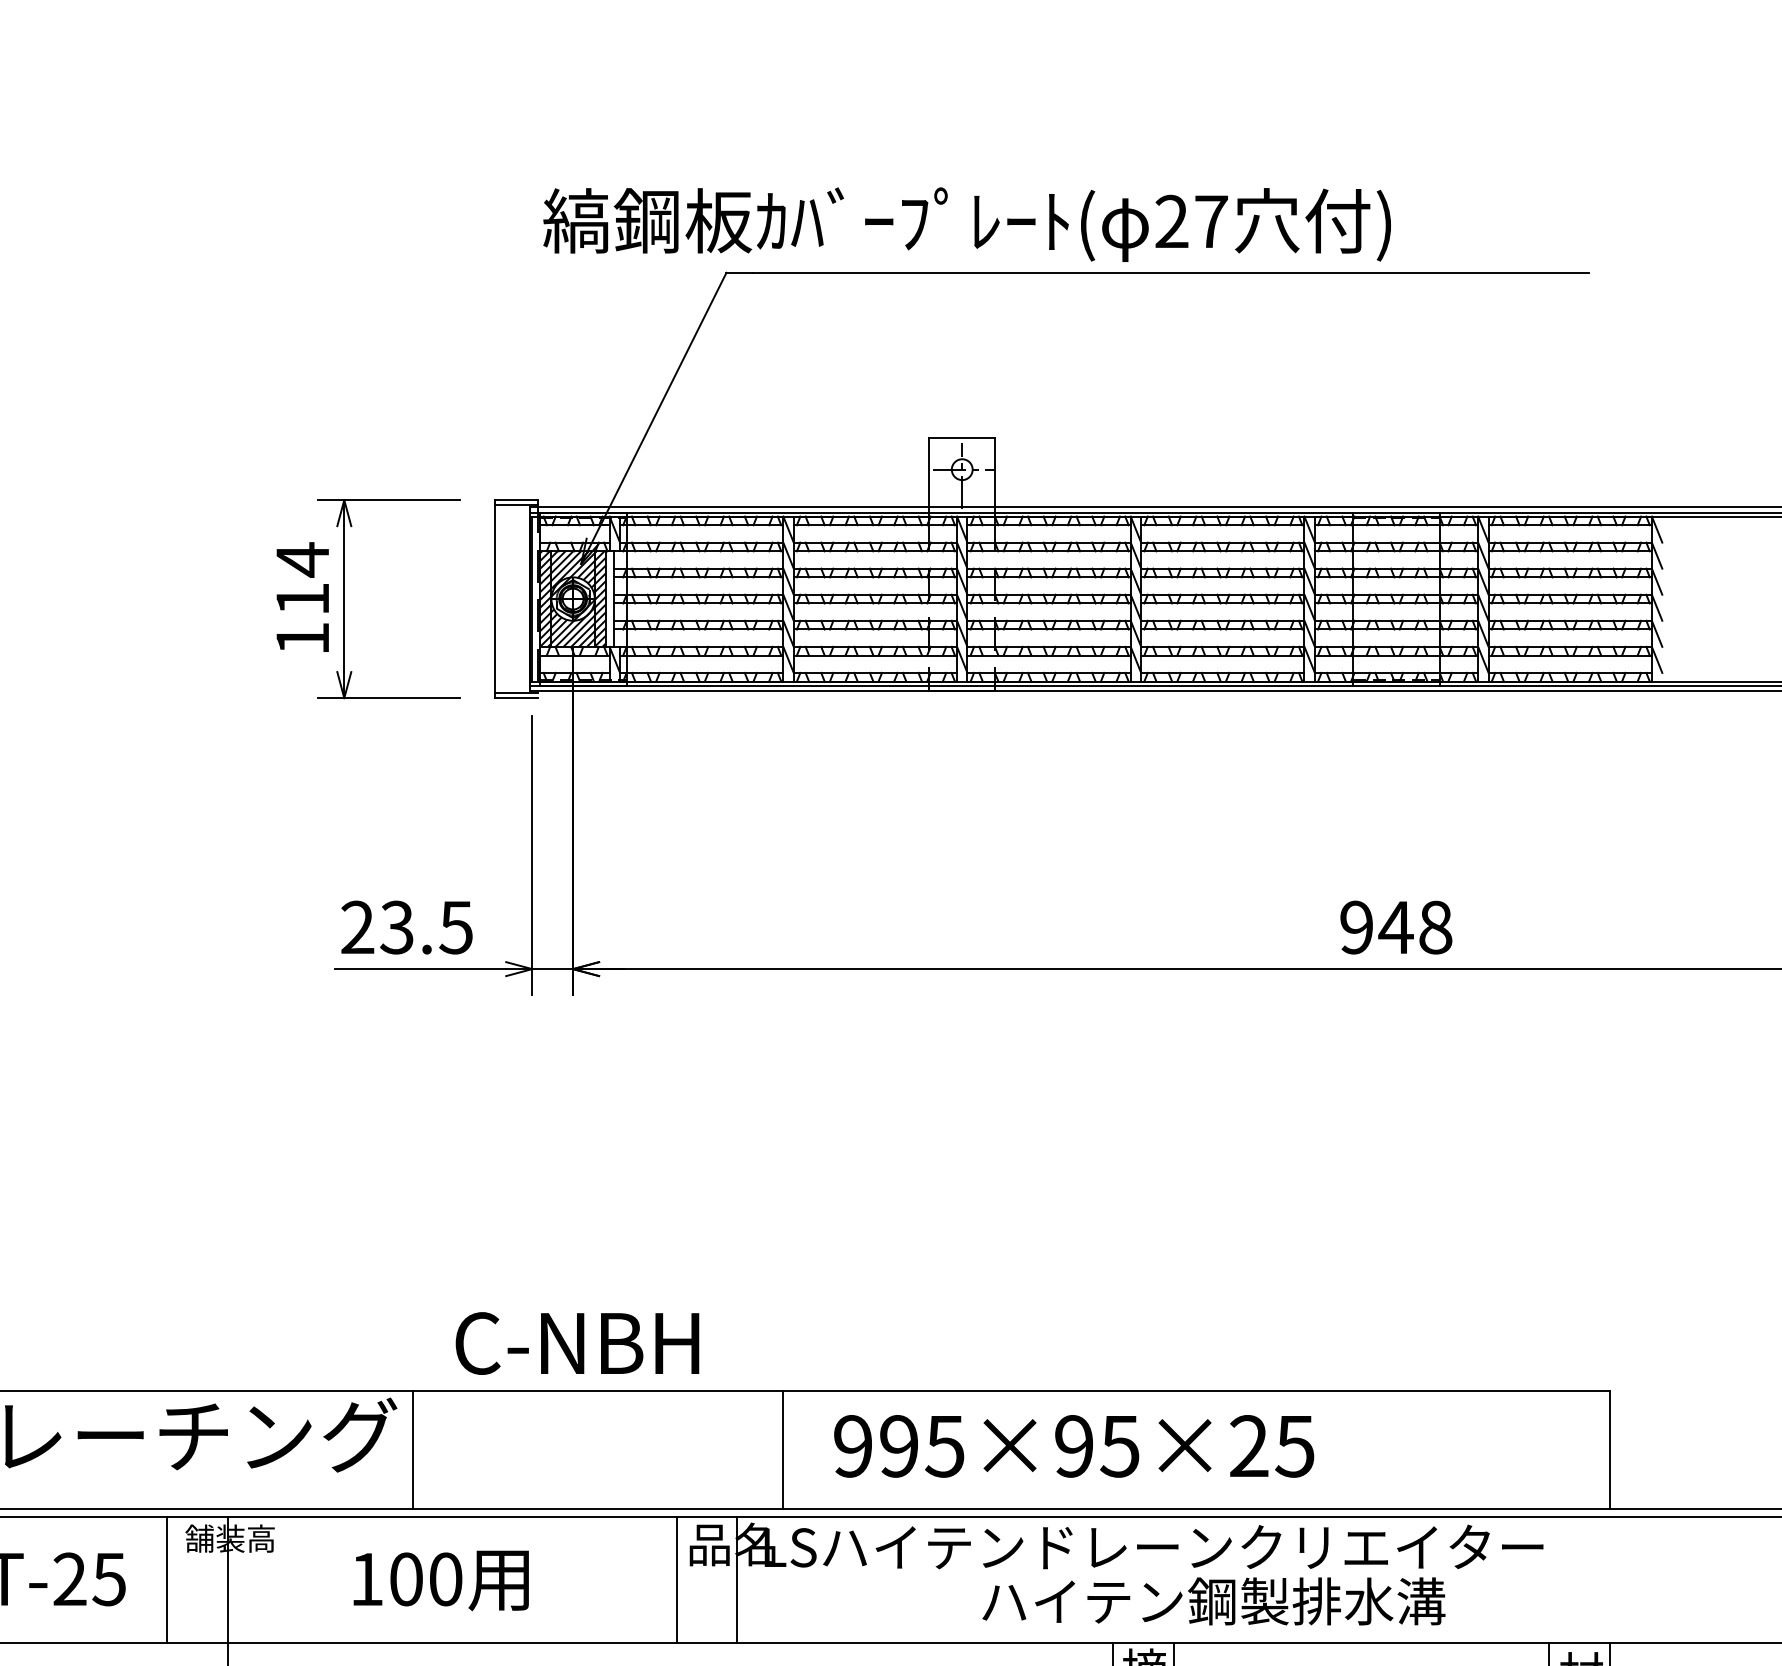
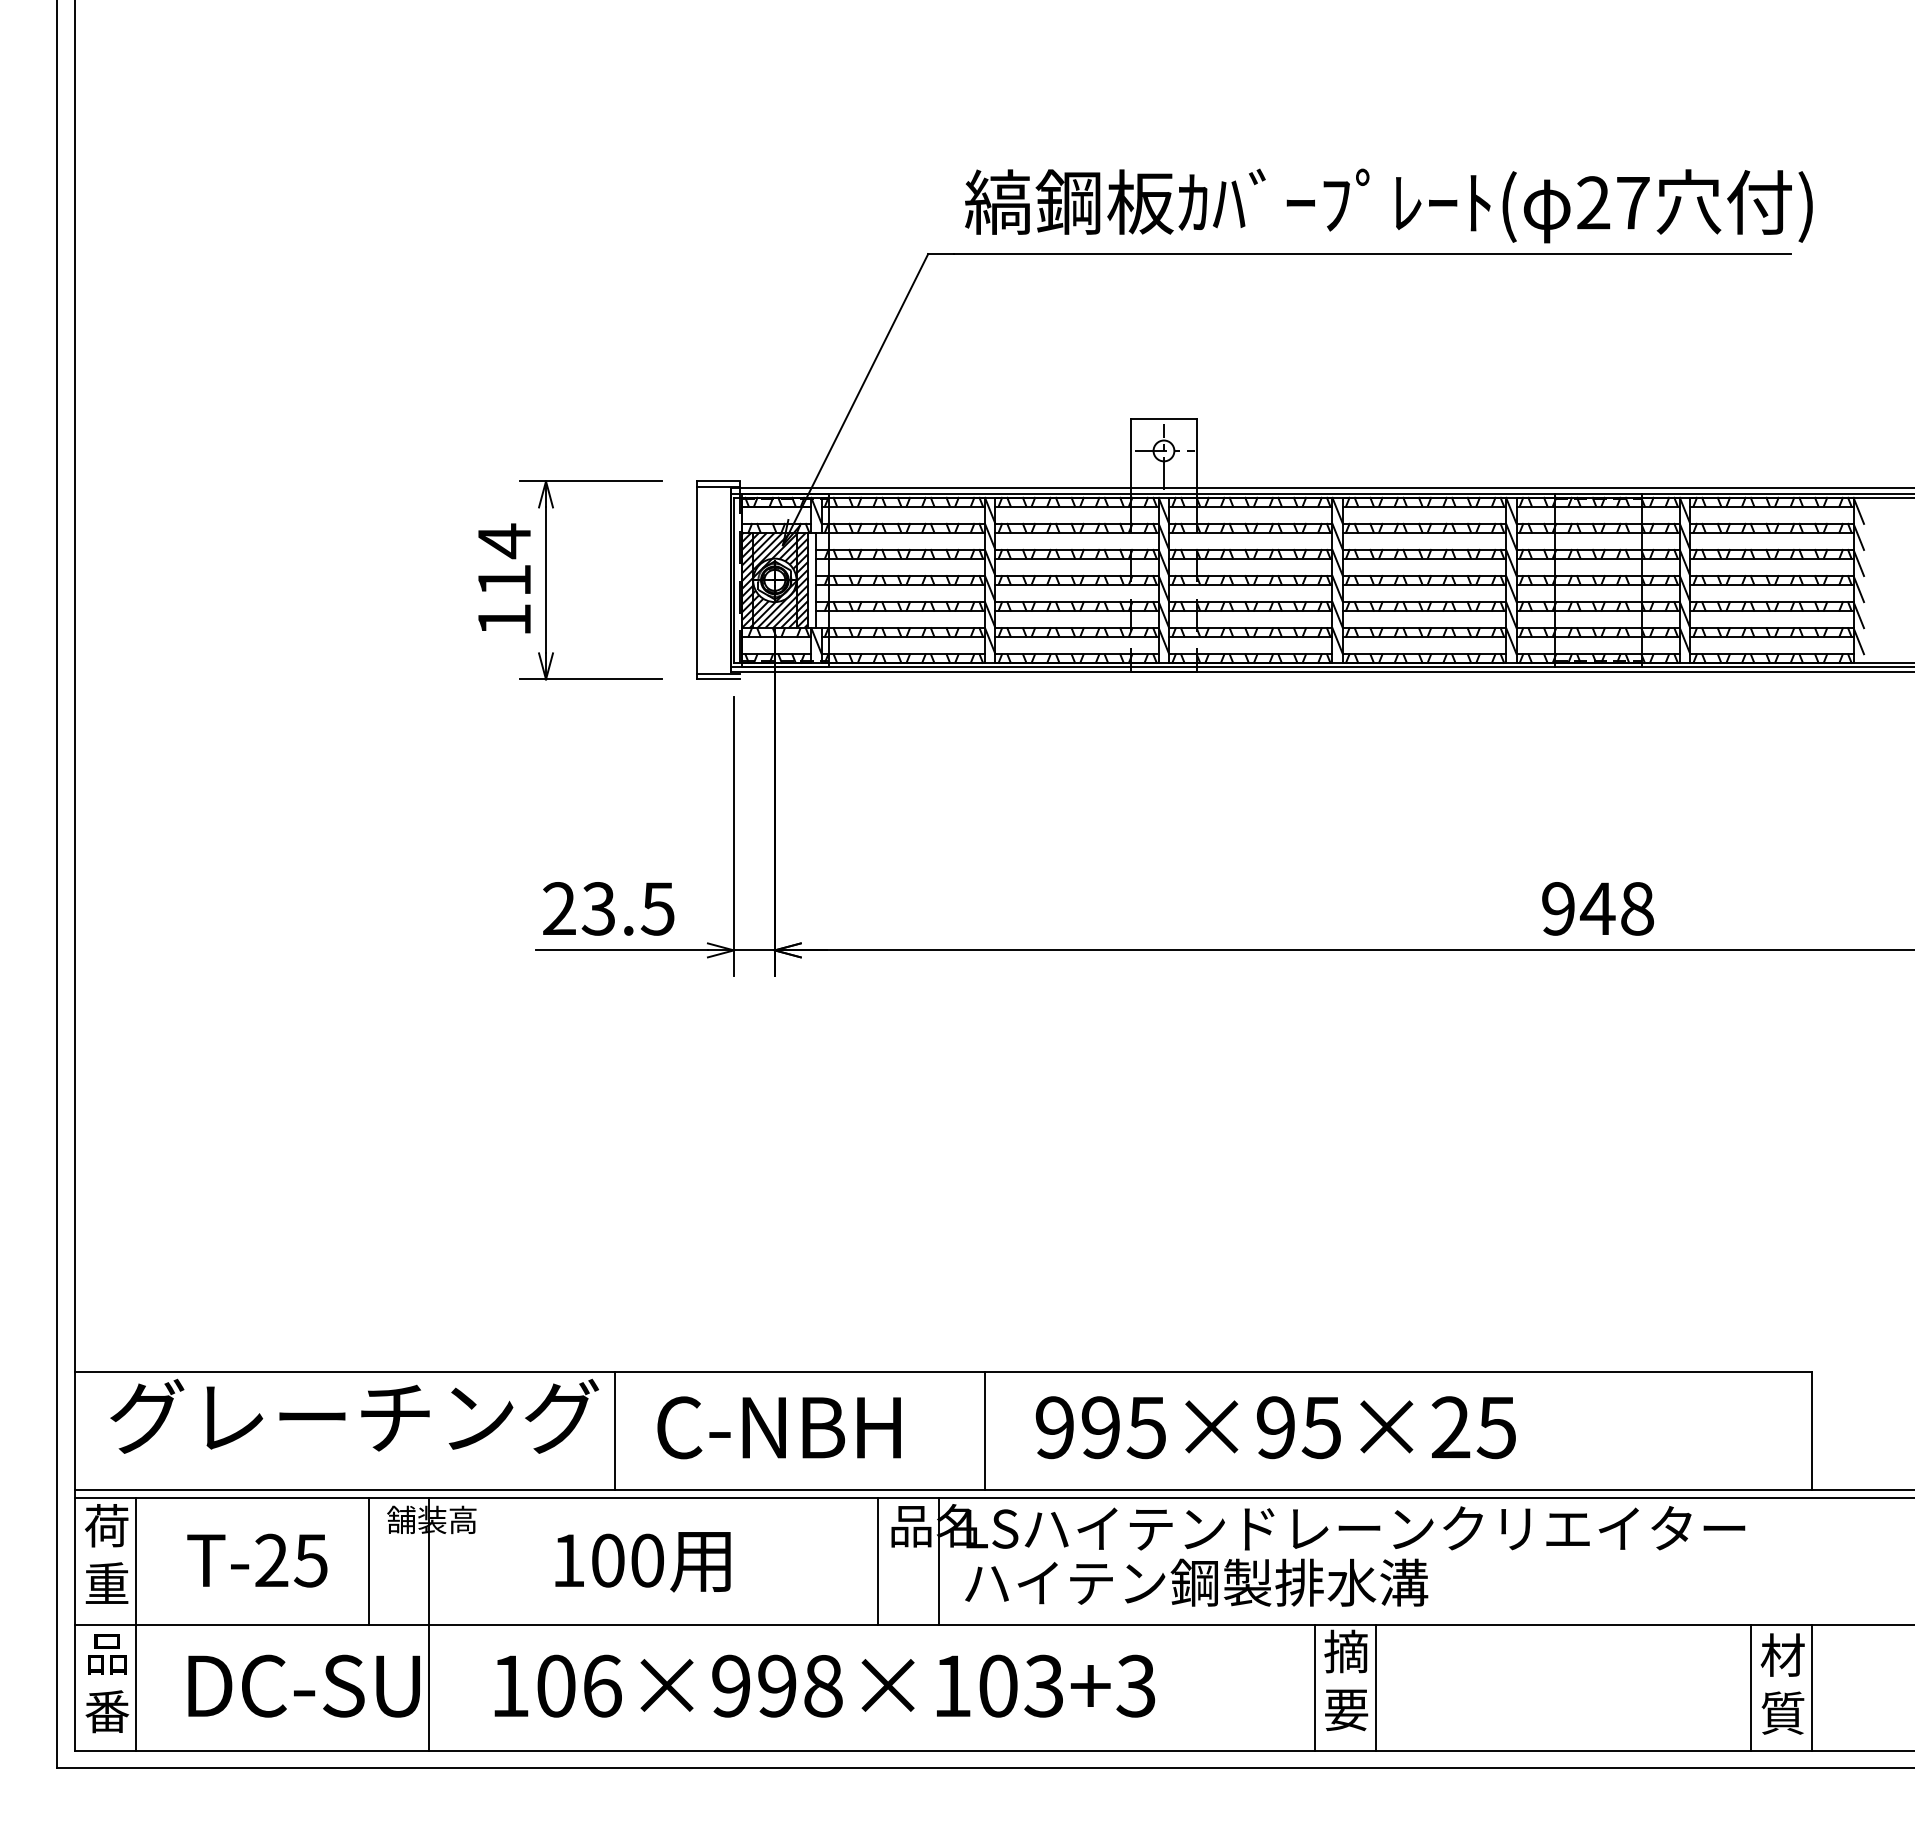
text: (966, 224) -> (1388, 205), moved
text: (576, 1343) -> (778, 1427), moved
text: (1213, 1601) -> (1196, 1582), moved

